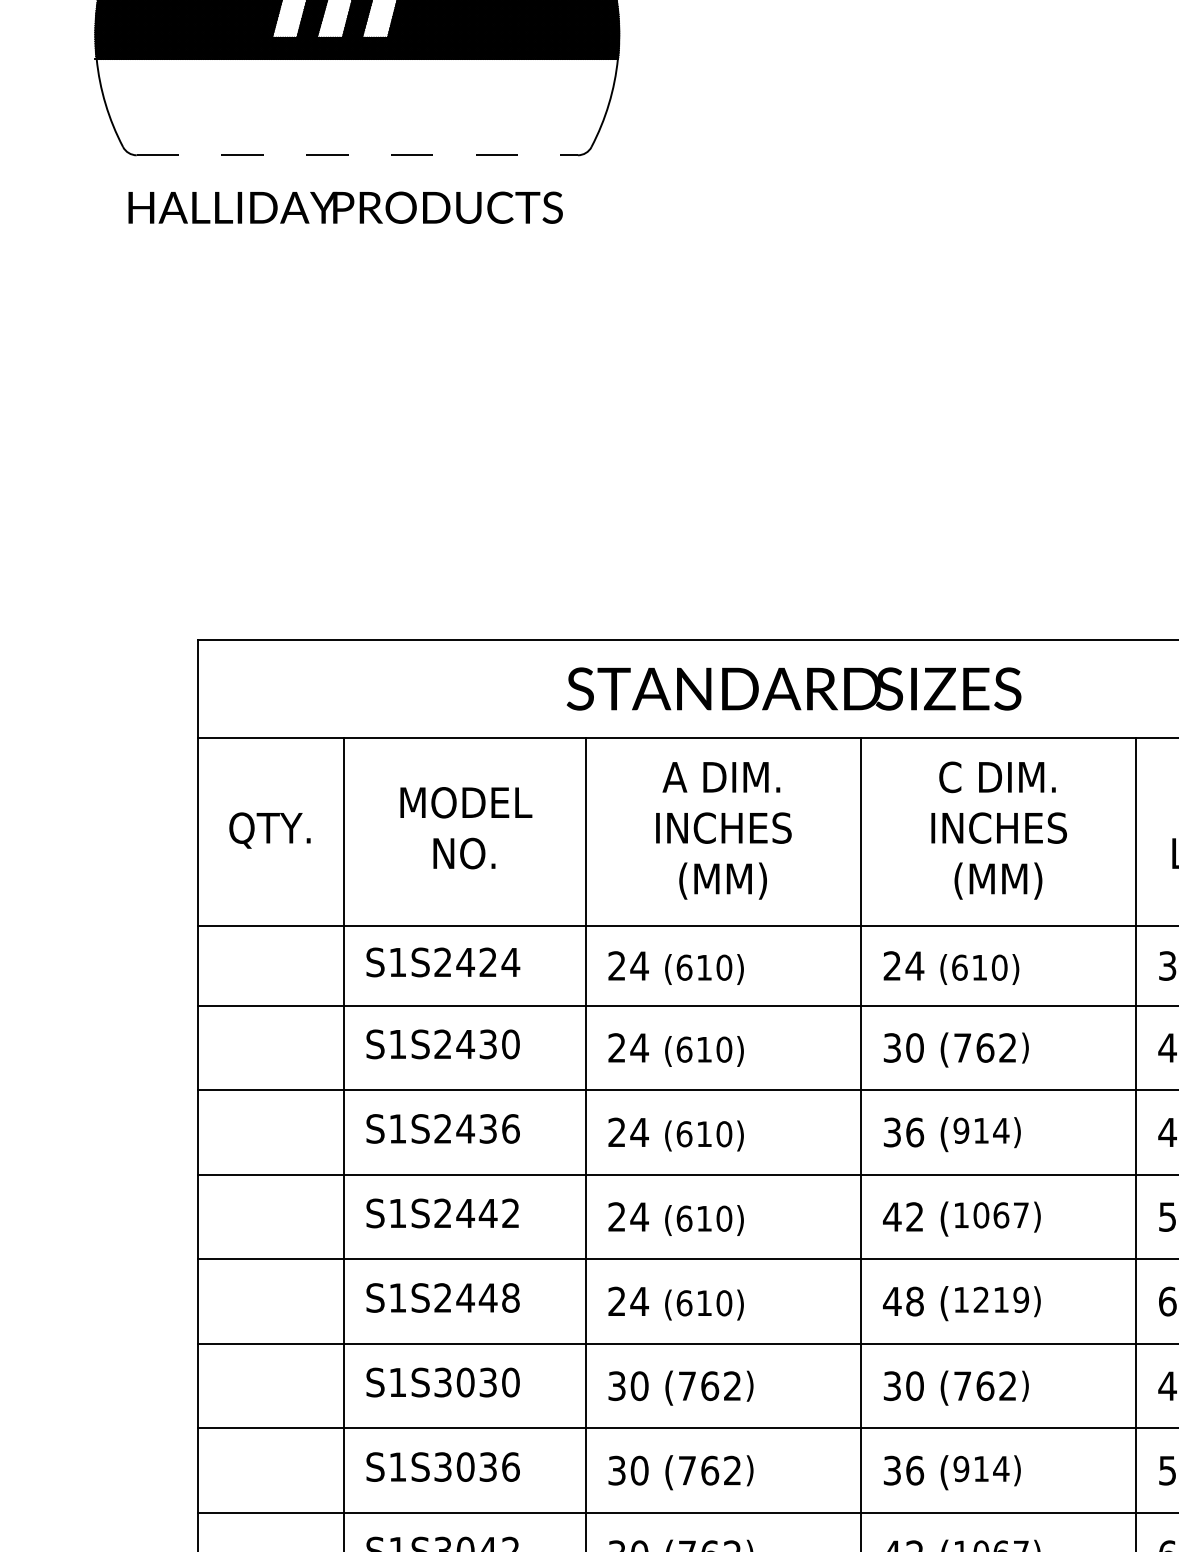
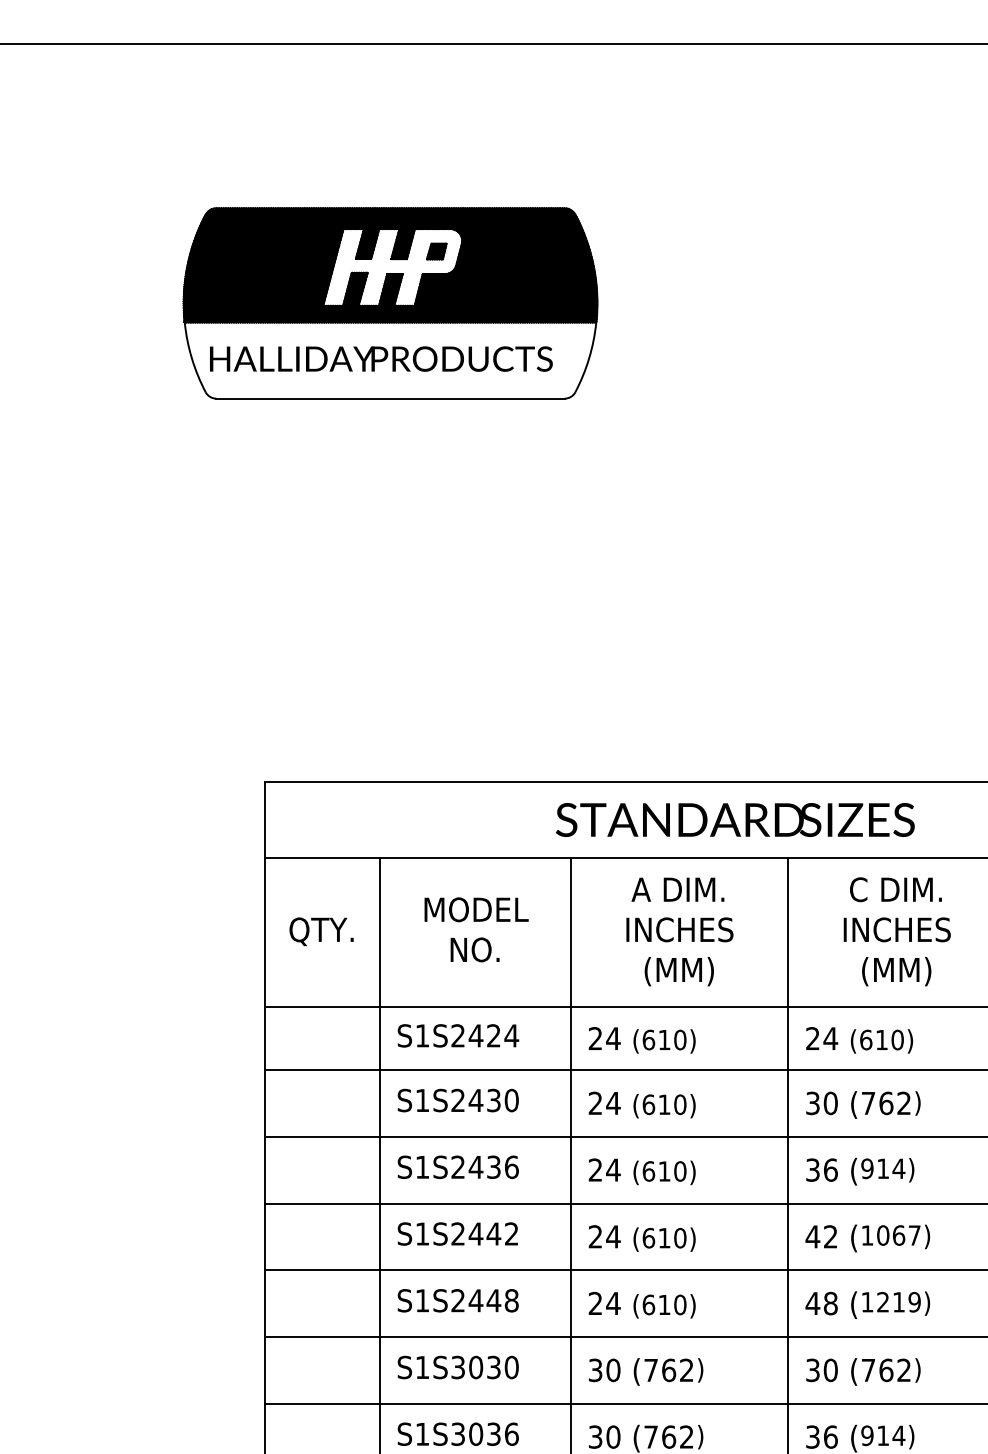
line: (358, 155) -> (391, 398), dashed -> solid
text: (345, 207) -> (381, 358), moved

